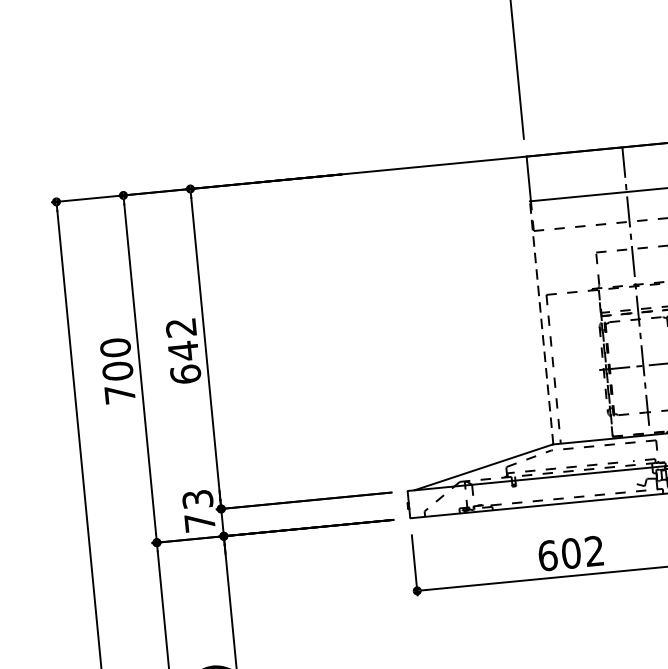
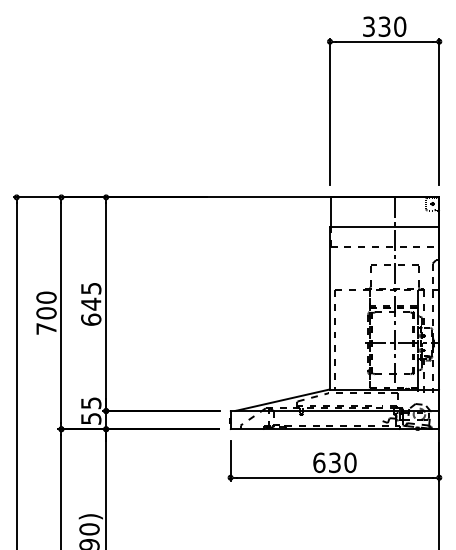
line: (540, 321) -> (329, 307), dashed -> solid
text: (181, 327) -> (91, 288), 642 -> 645
text: (199, 510) -> (91, 410), 73 -> 55
text: (582, 551) -> (342, 462), 602 -> 630

